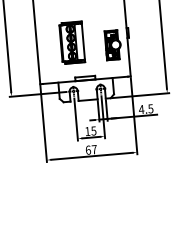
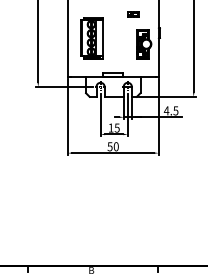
part: (100, 16) -> (133, 14), added
part: (71, 43) -> (91, 38), moved
text: (90, 149) -> (112, 146), 67 -> 50

